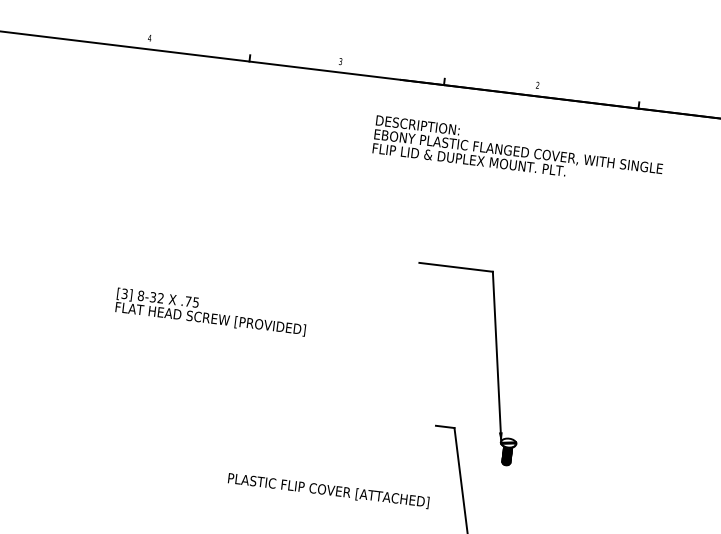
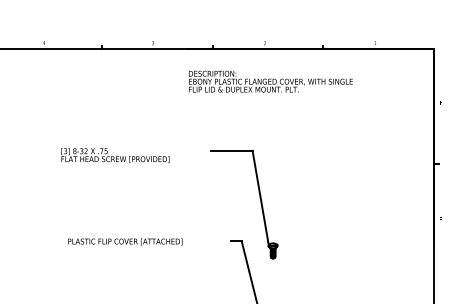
text: (517, 151) -> (270, 81), moved
text: (211, 311) -> (115, 155), moved
text: (329, 490) -> (125, 241), moved

